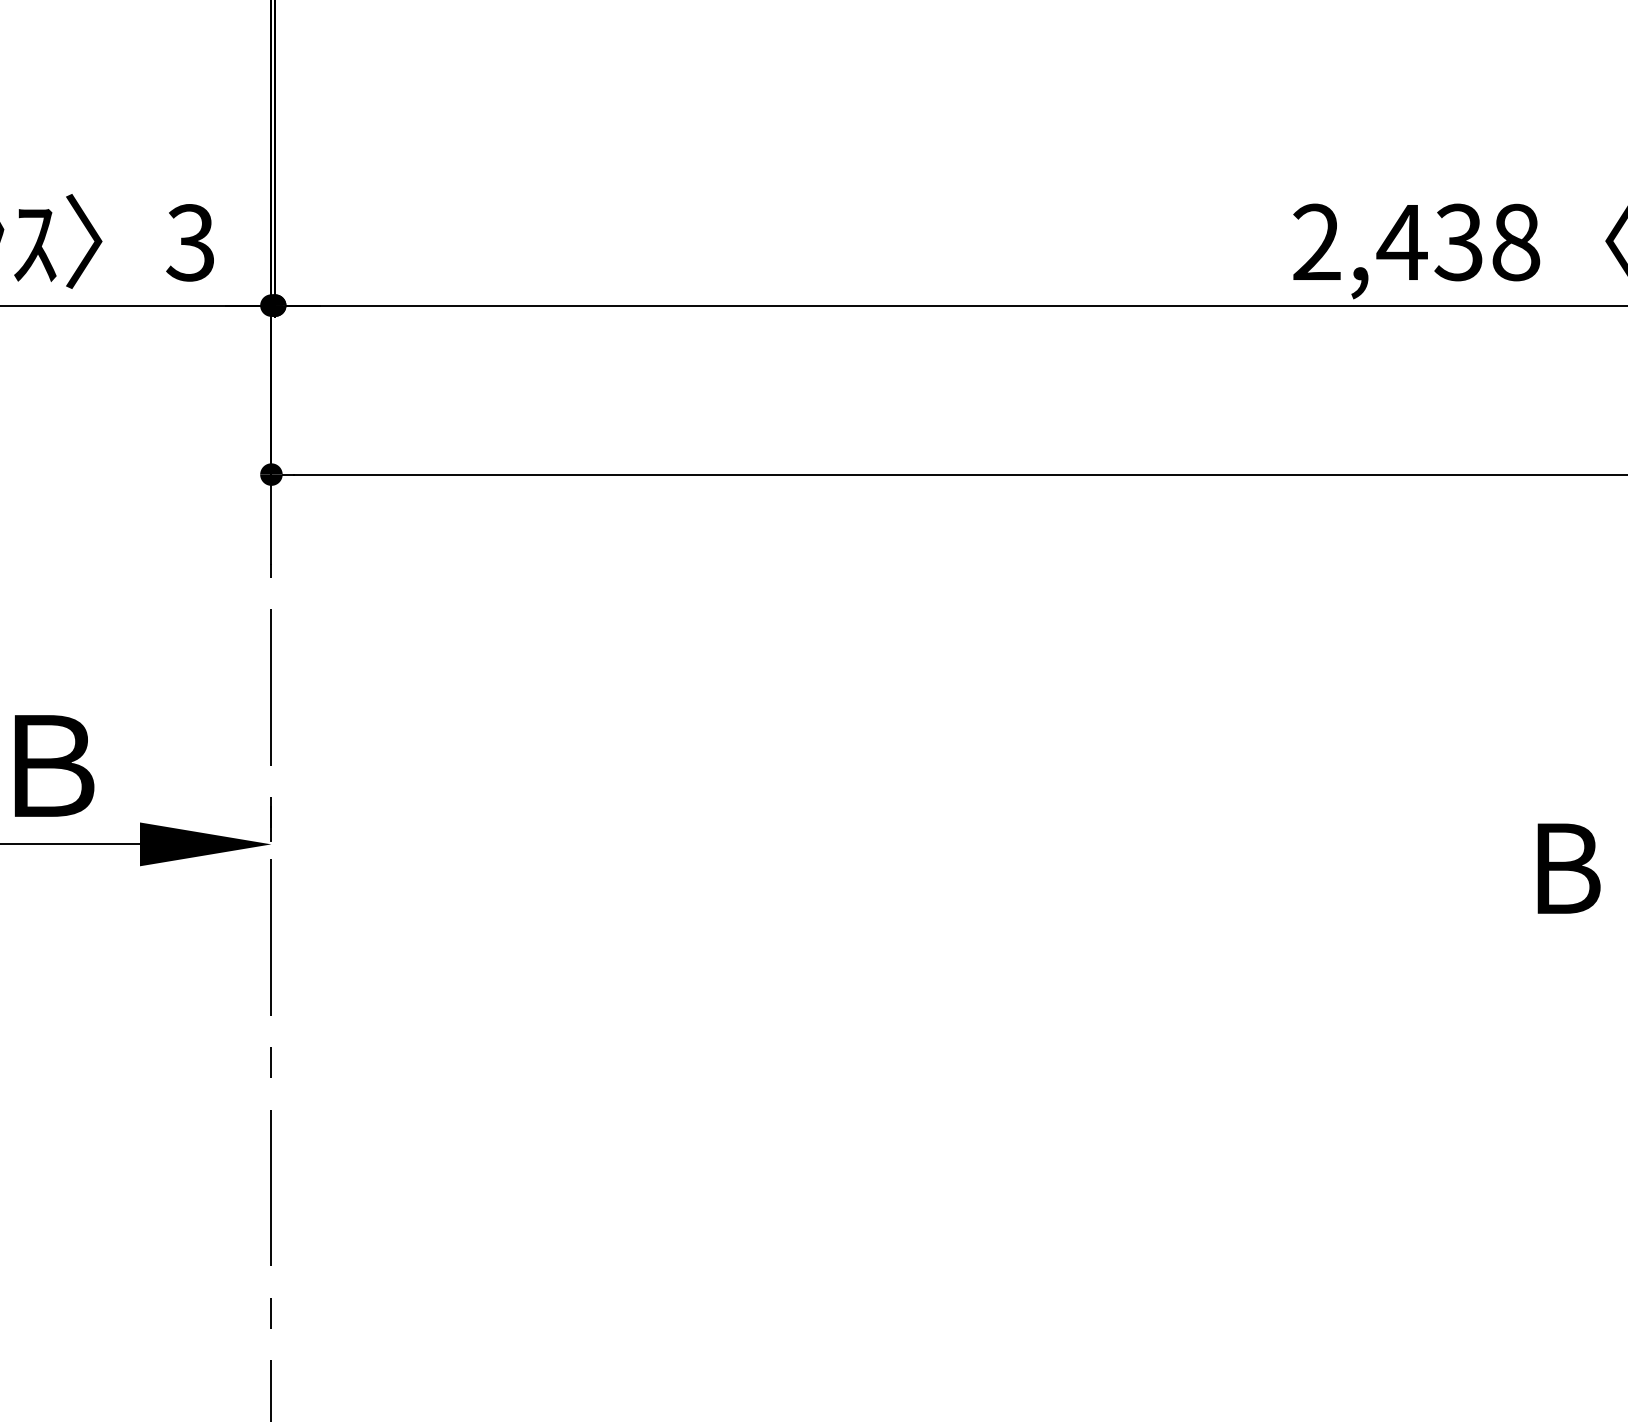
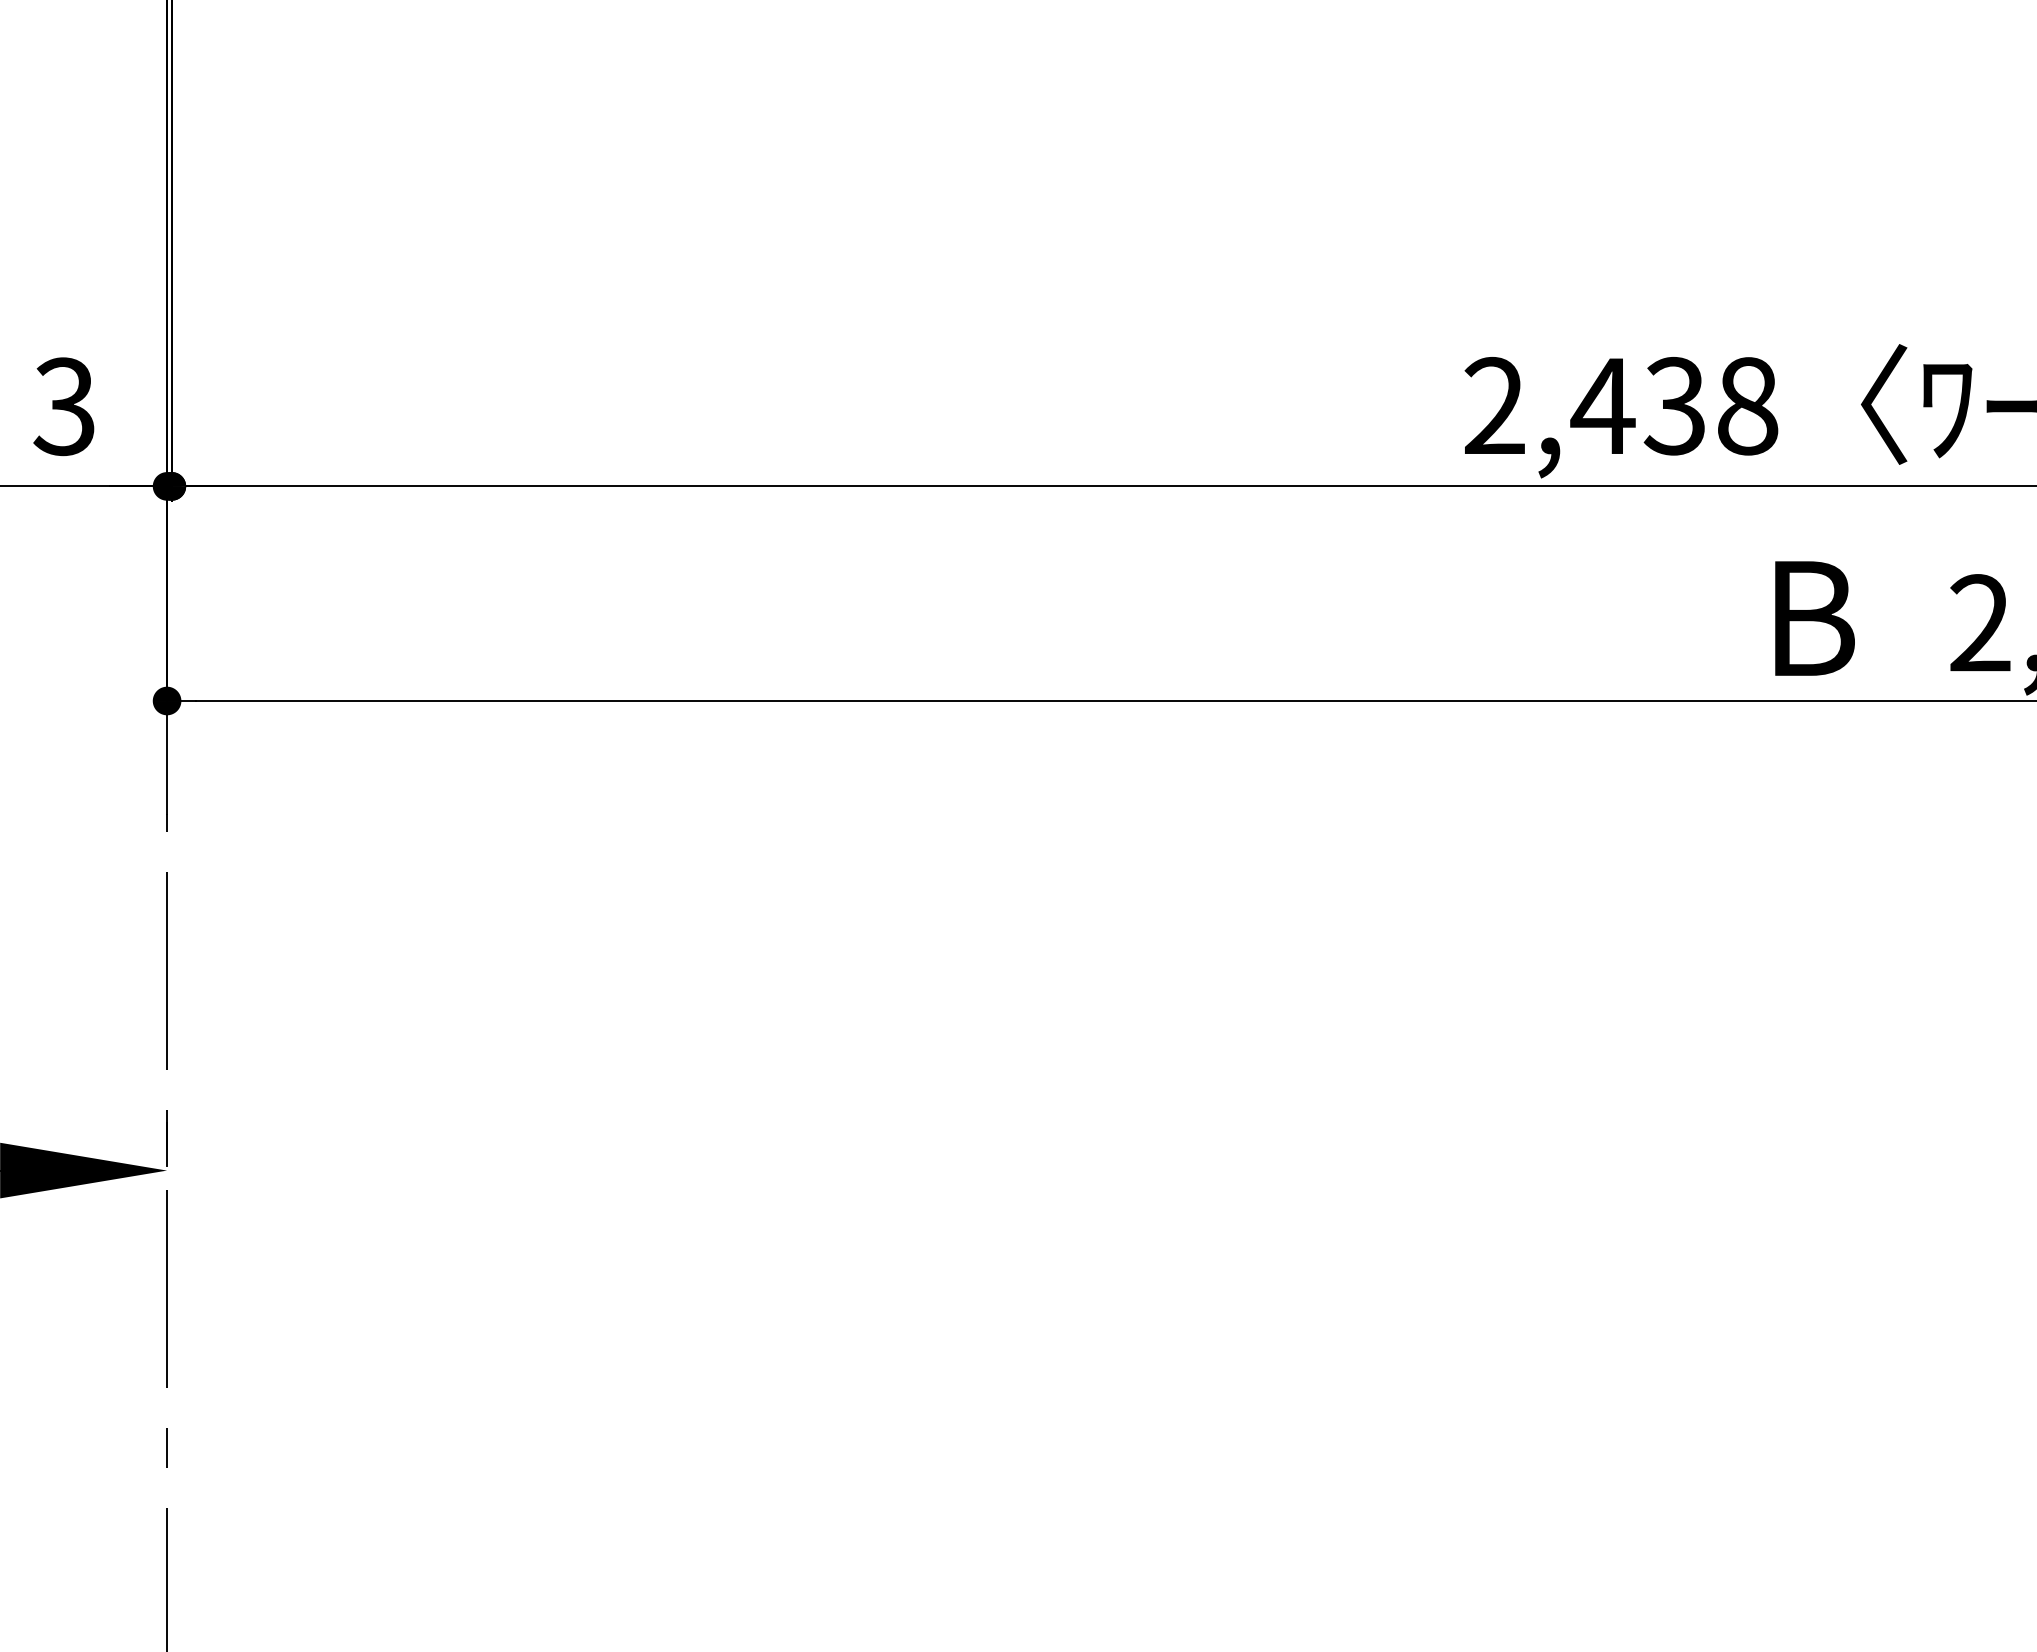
text: (1568, 868) -> (1814, 618), moved

